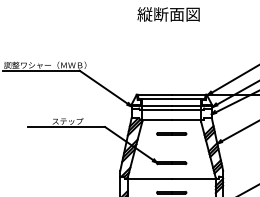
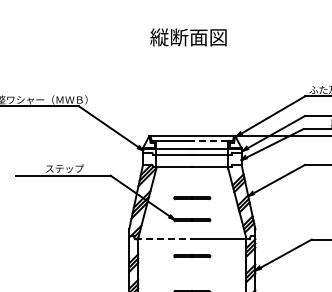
line: (185, 99) -> (209, 141), solid -> dashed
line: (171, 134) -> (192, 198), moved
line: (148, 179) -> (163, 239), solid -> dashed

